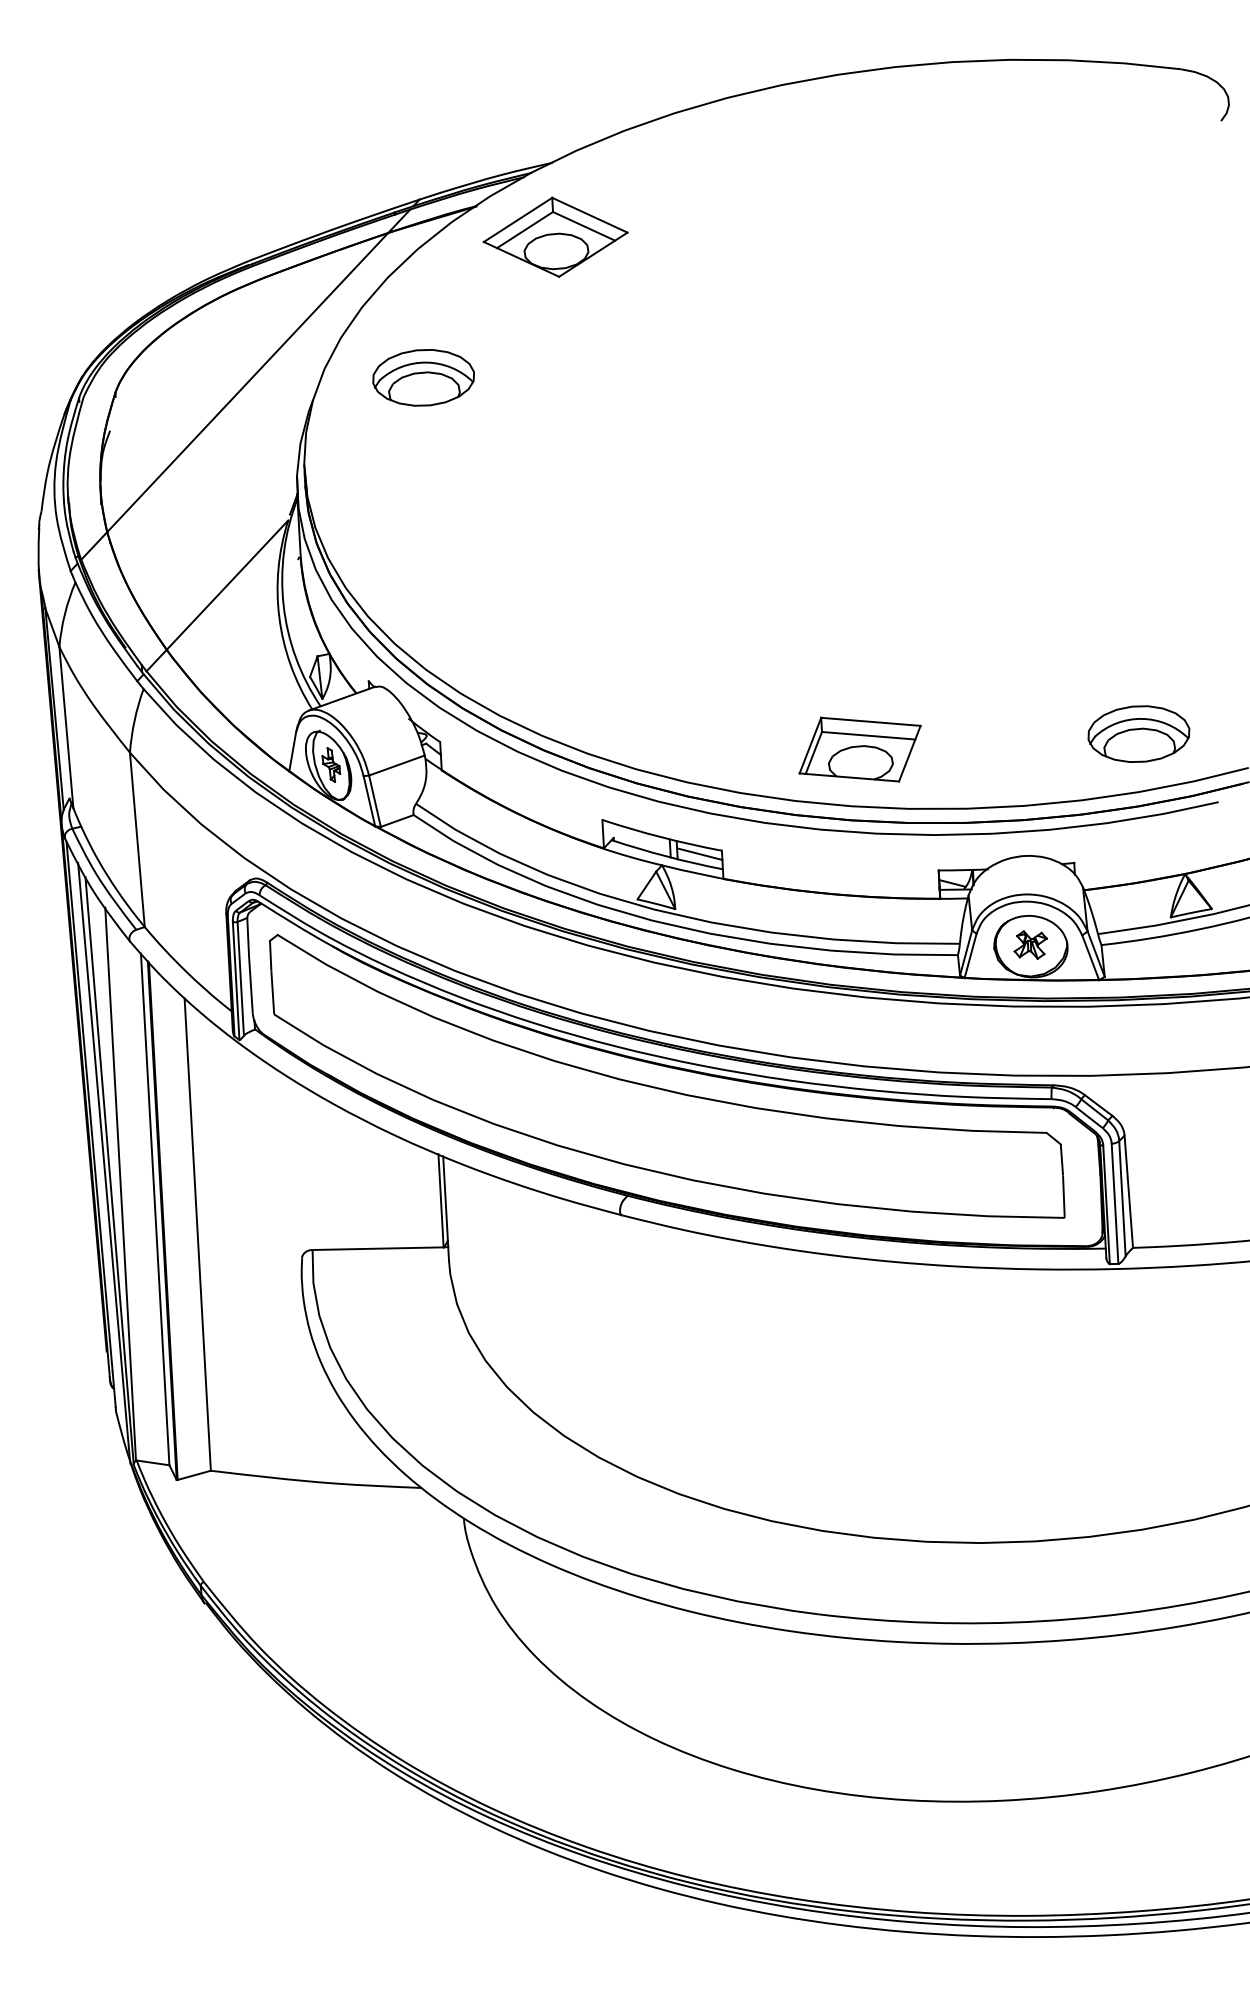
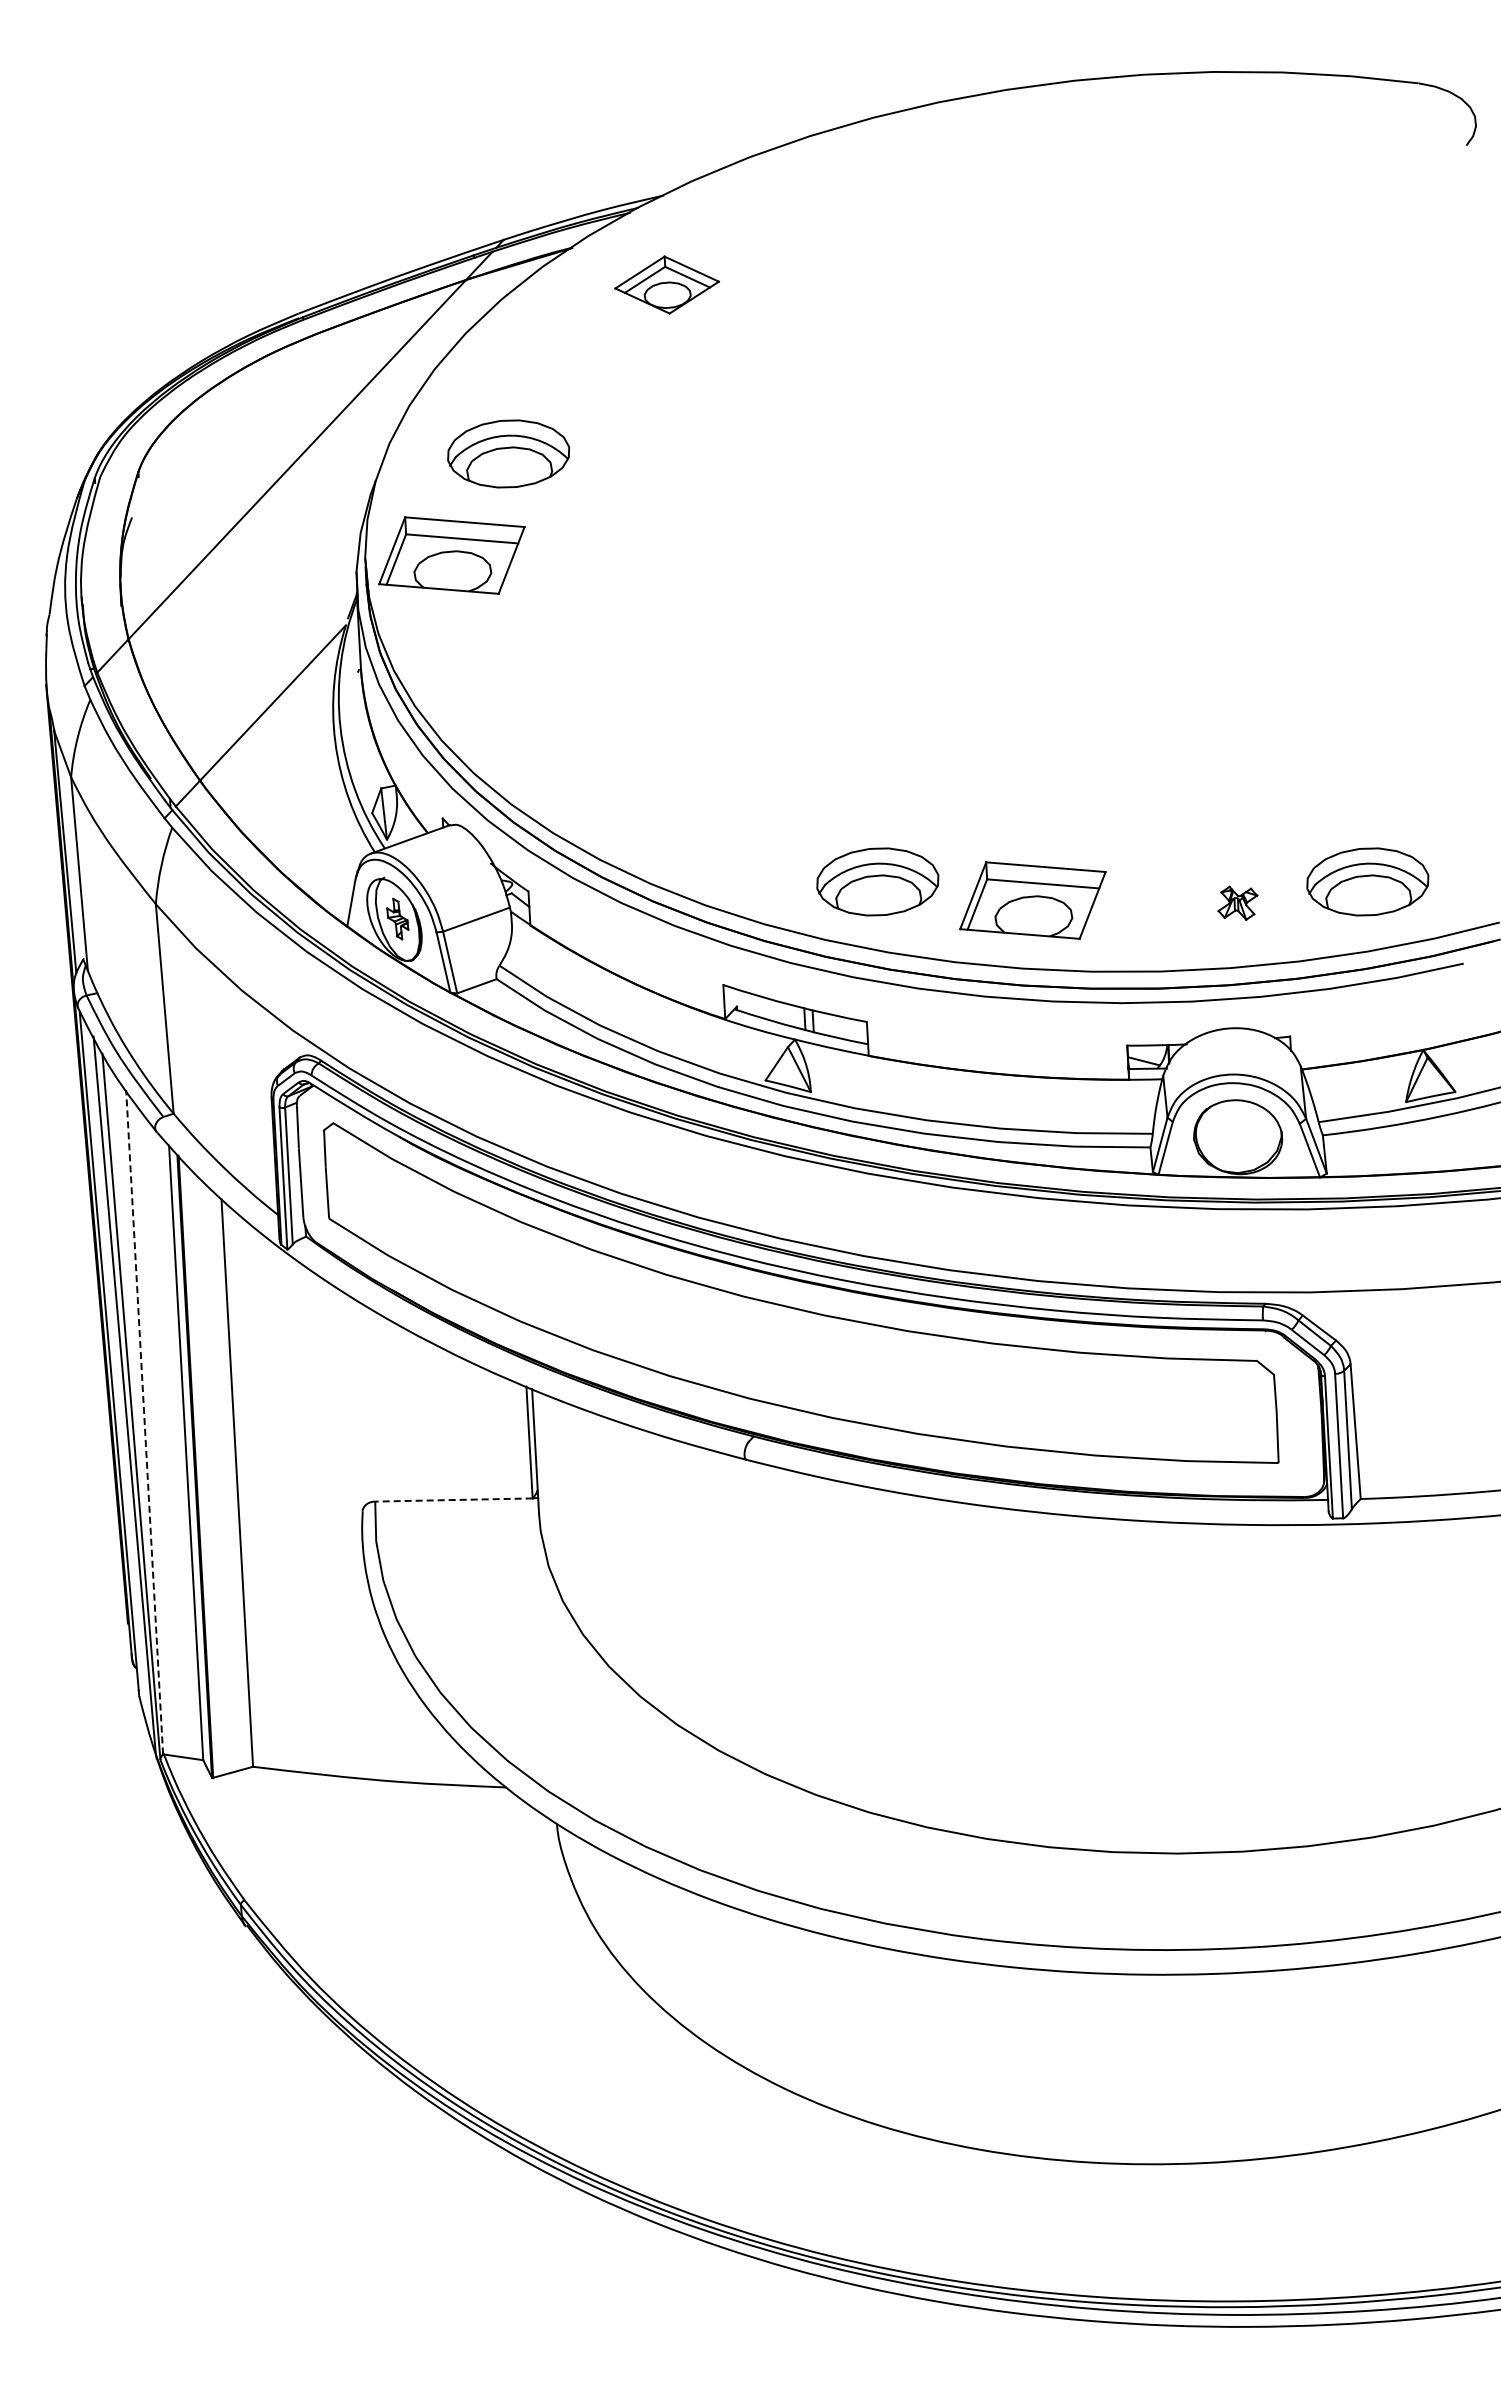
part: (555, 236) -> (666, 284), size x0.6
part: (376, 462) -> (451, 555), added
part: (730, 733) -> (877, 881), added
line: (699, 854) -> (840, 1026), removed
part: (1030, 944) -> (1237, 902), moved
line: (120, 1184) -> (144, 1422), solid -> dashed
line: (377, 1249) -> (453, 1500), solid -> dashed

